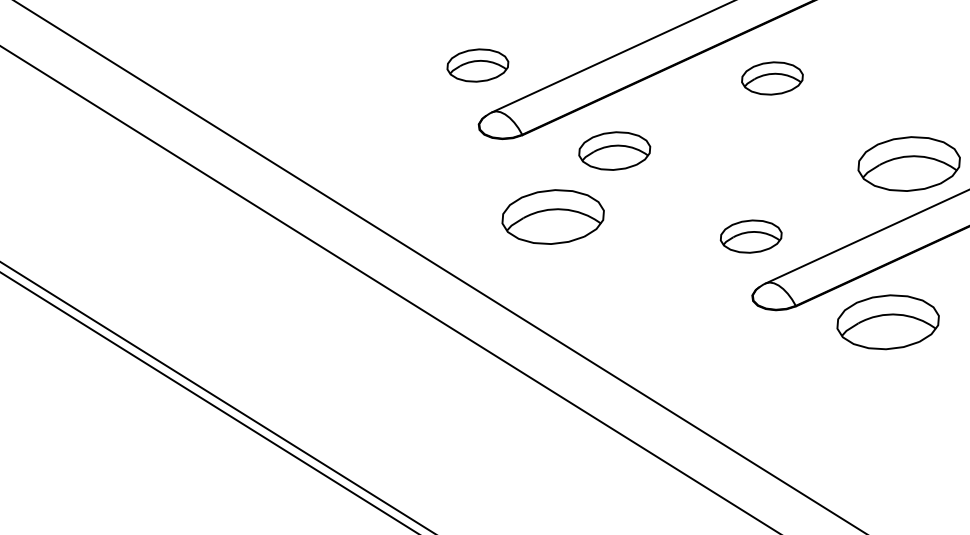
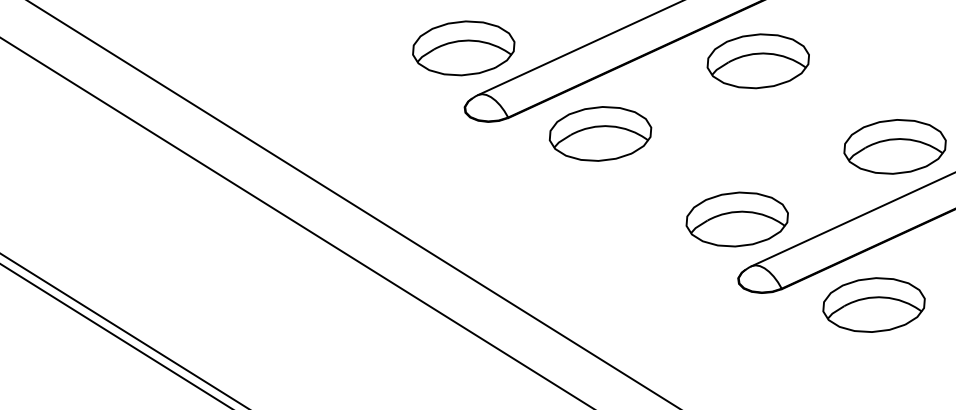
part: (477, 65) -> (463, 48), size x1.67
part: (772, 78) -> (758, 61), size x1.67
part: (614, 150) -> (600, 133), size x1.43
part: (552, 216) -> (538, 199), removed
part: (750, 236) -> (736, 219), size x1.67

